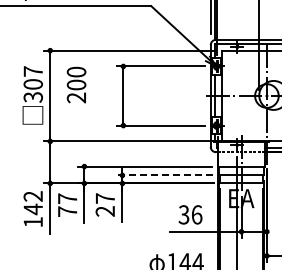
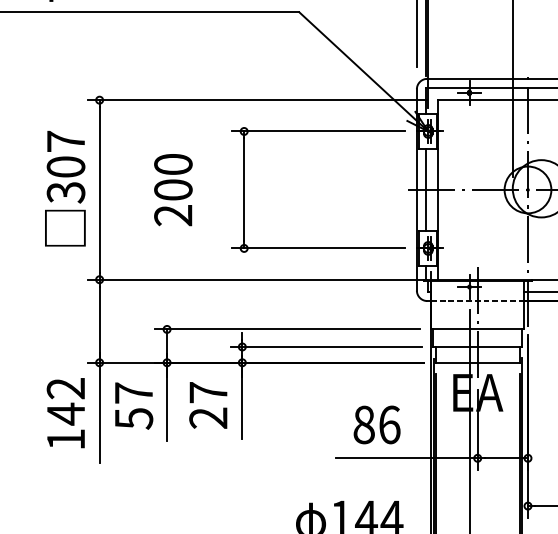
text: (76, 84) -> (173, 188), moved
line: (164, 175) -> (325, 347), dashed -> solid
text: (67, 211) -> (133, 418), 77 -> 57
text: (183, 214) -> (363, 424), 36 -> 86

